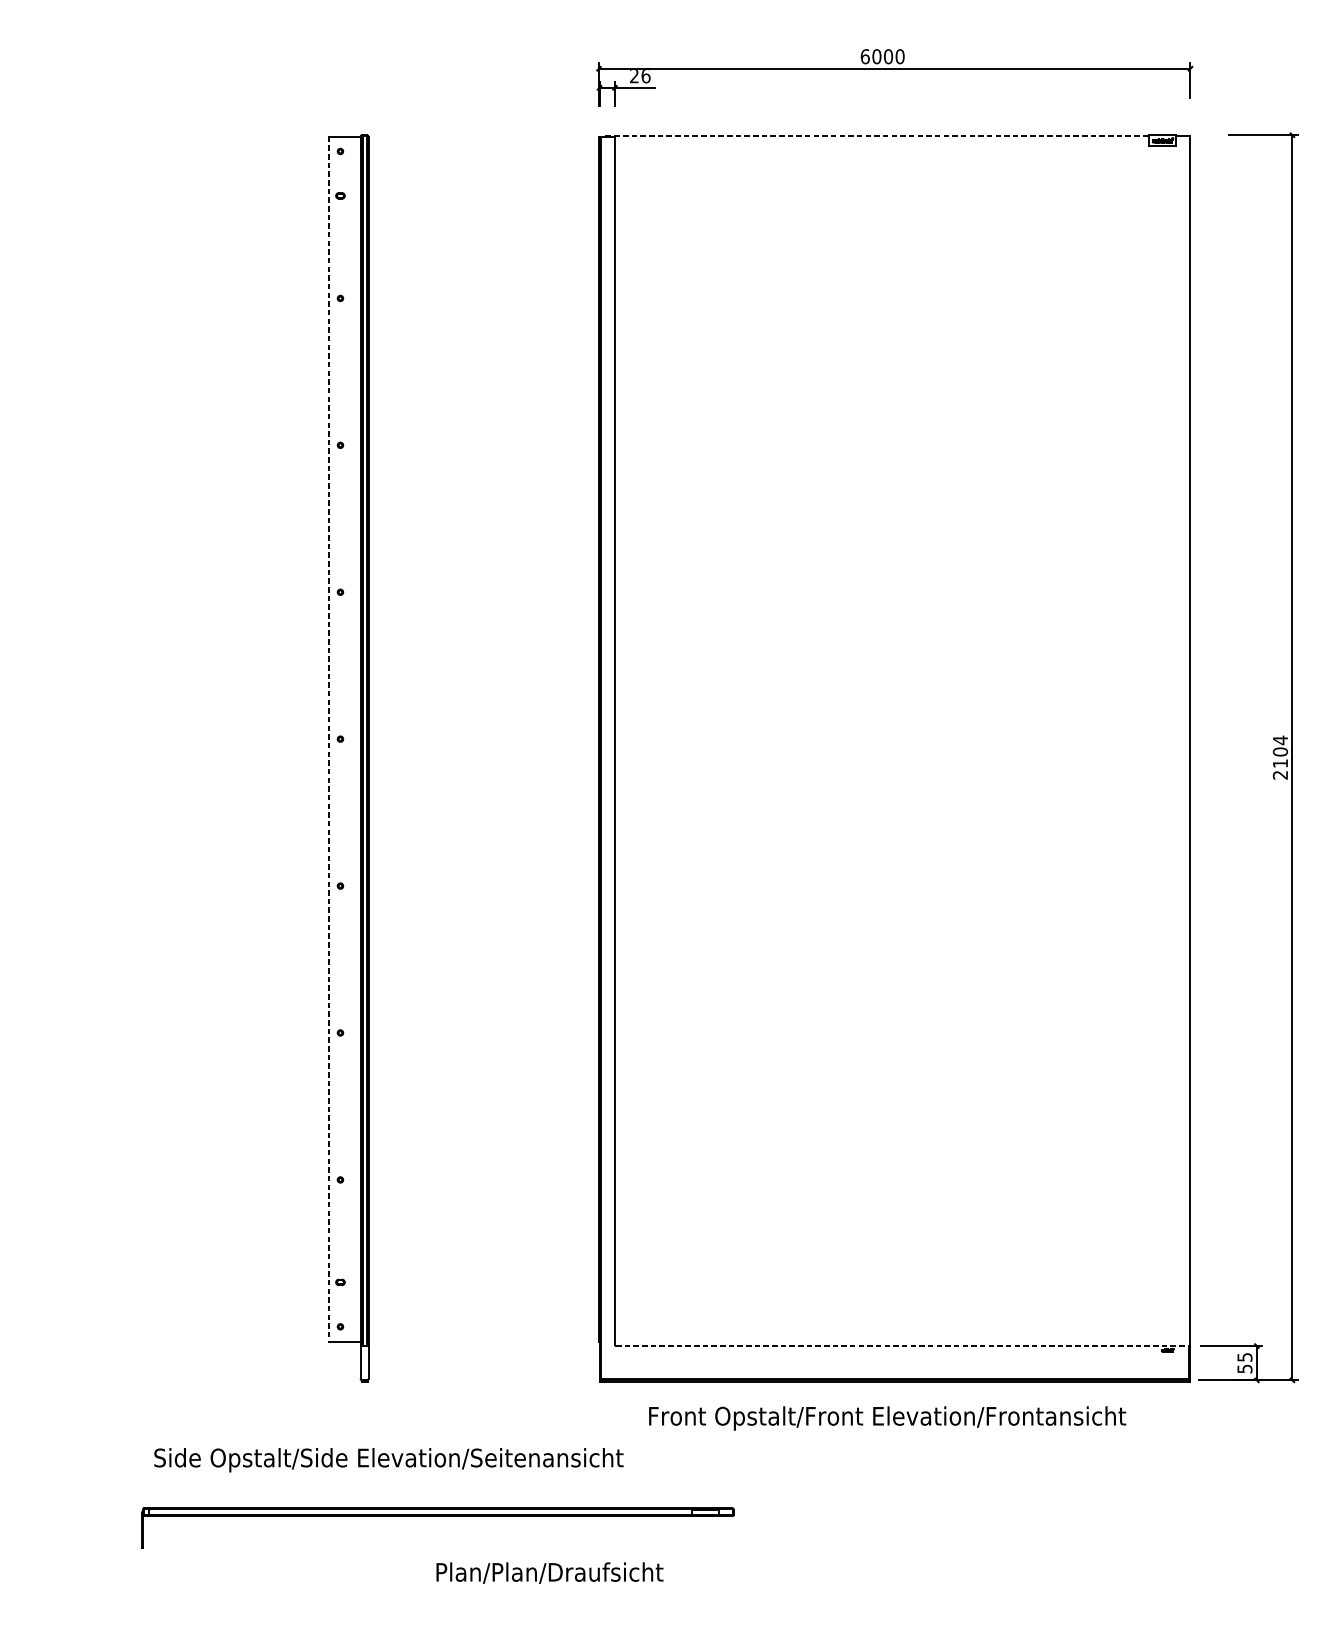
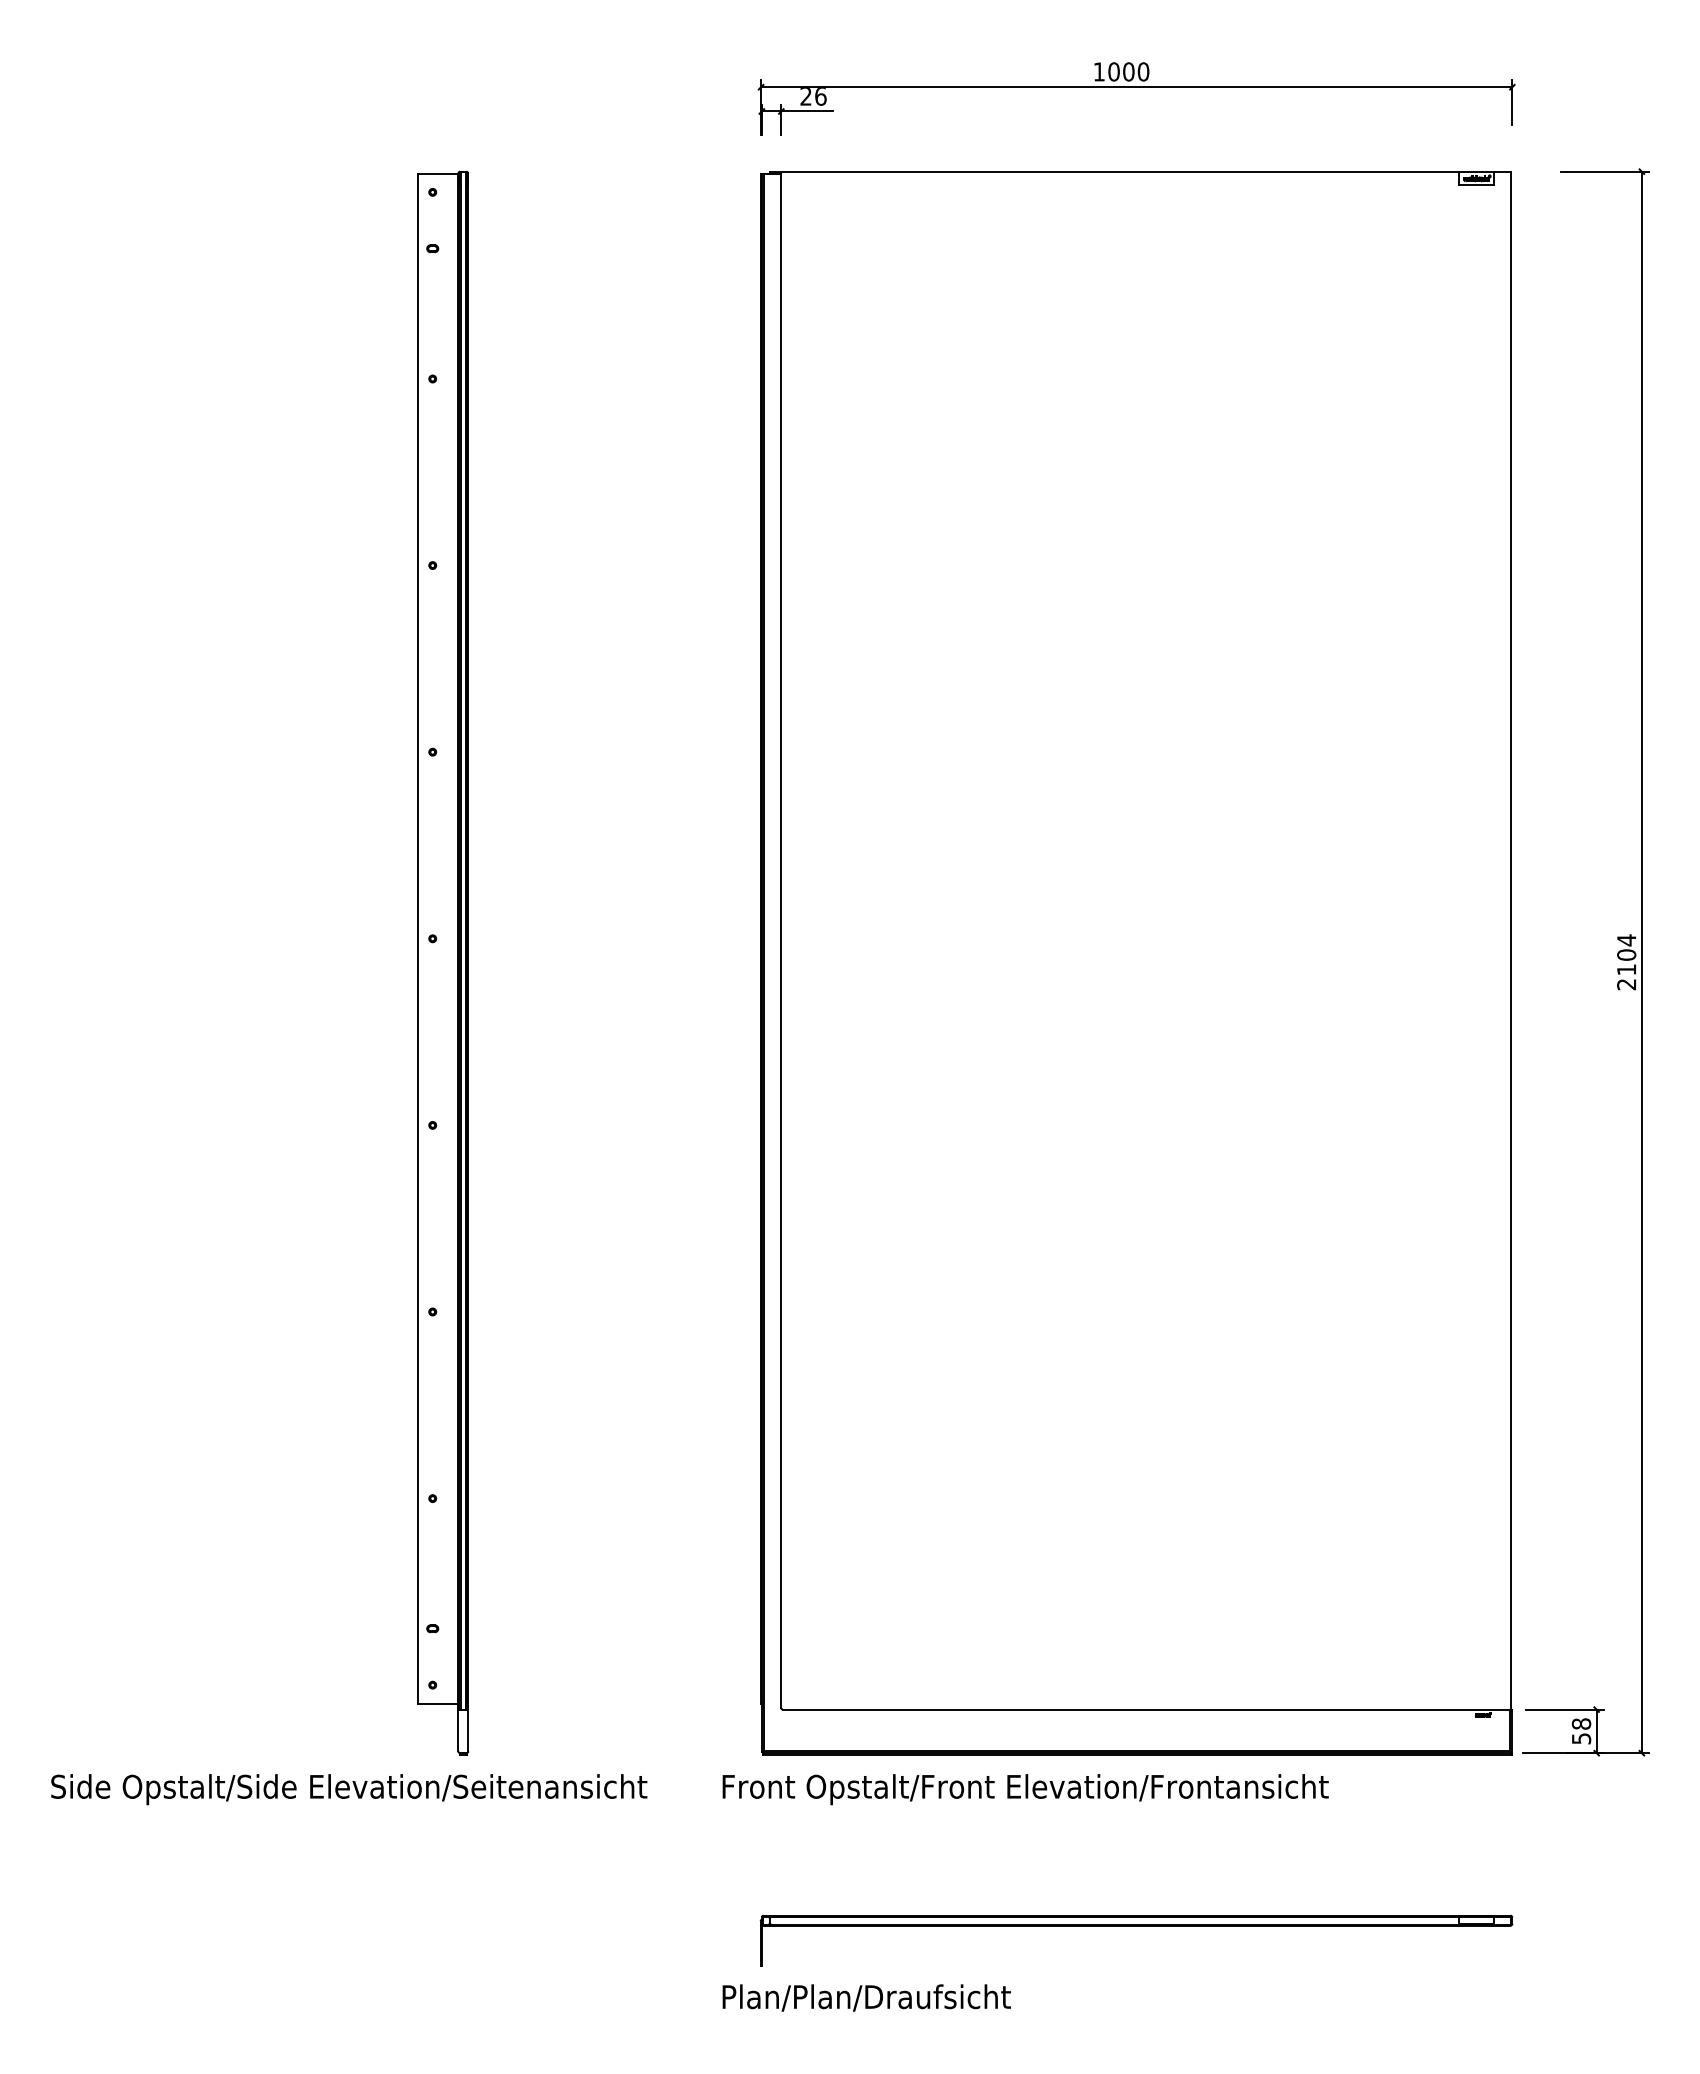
text: (865, 56) -> (1099, 71), 6000 -> 1000
line: (877, 135) -> (1114, 172), dashed -> solid
line: (328, 739) -> (417, 939), dashed -> solid
line: (903, 1345) -> (1147, 1709), dashed -> solid
text: (1244, 1356) -> (1581, 1723), 55 -> 58
text: (887, 1418) -> (1025, 1789), moved
text: (389, 1460) -> (349, 1789), moved
part: (437, 1516) -> (1136, 1926), moved
text: (549, 1572) -> (866, 1997), moved

